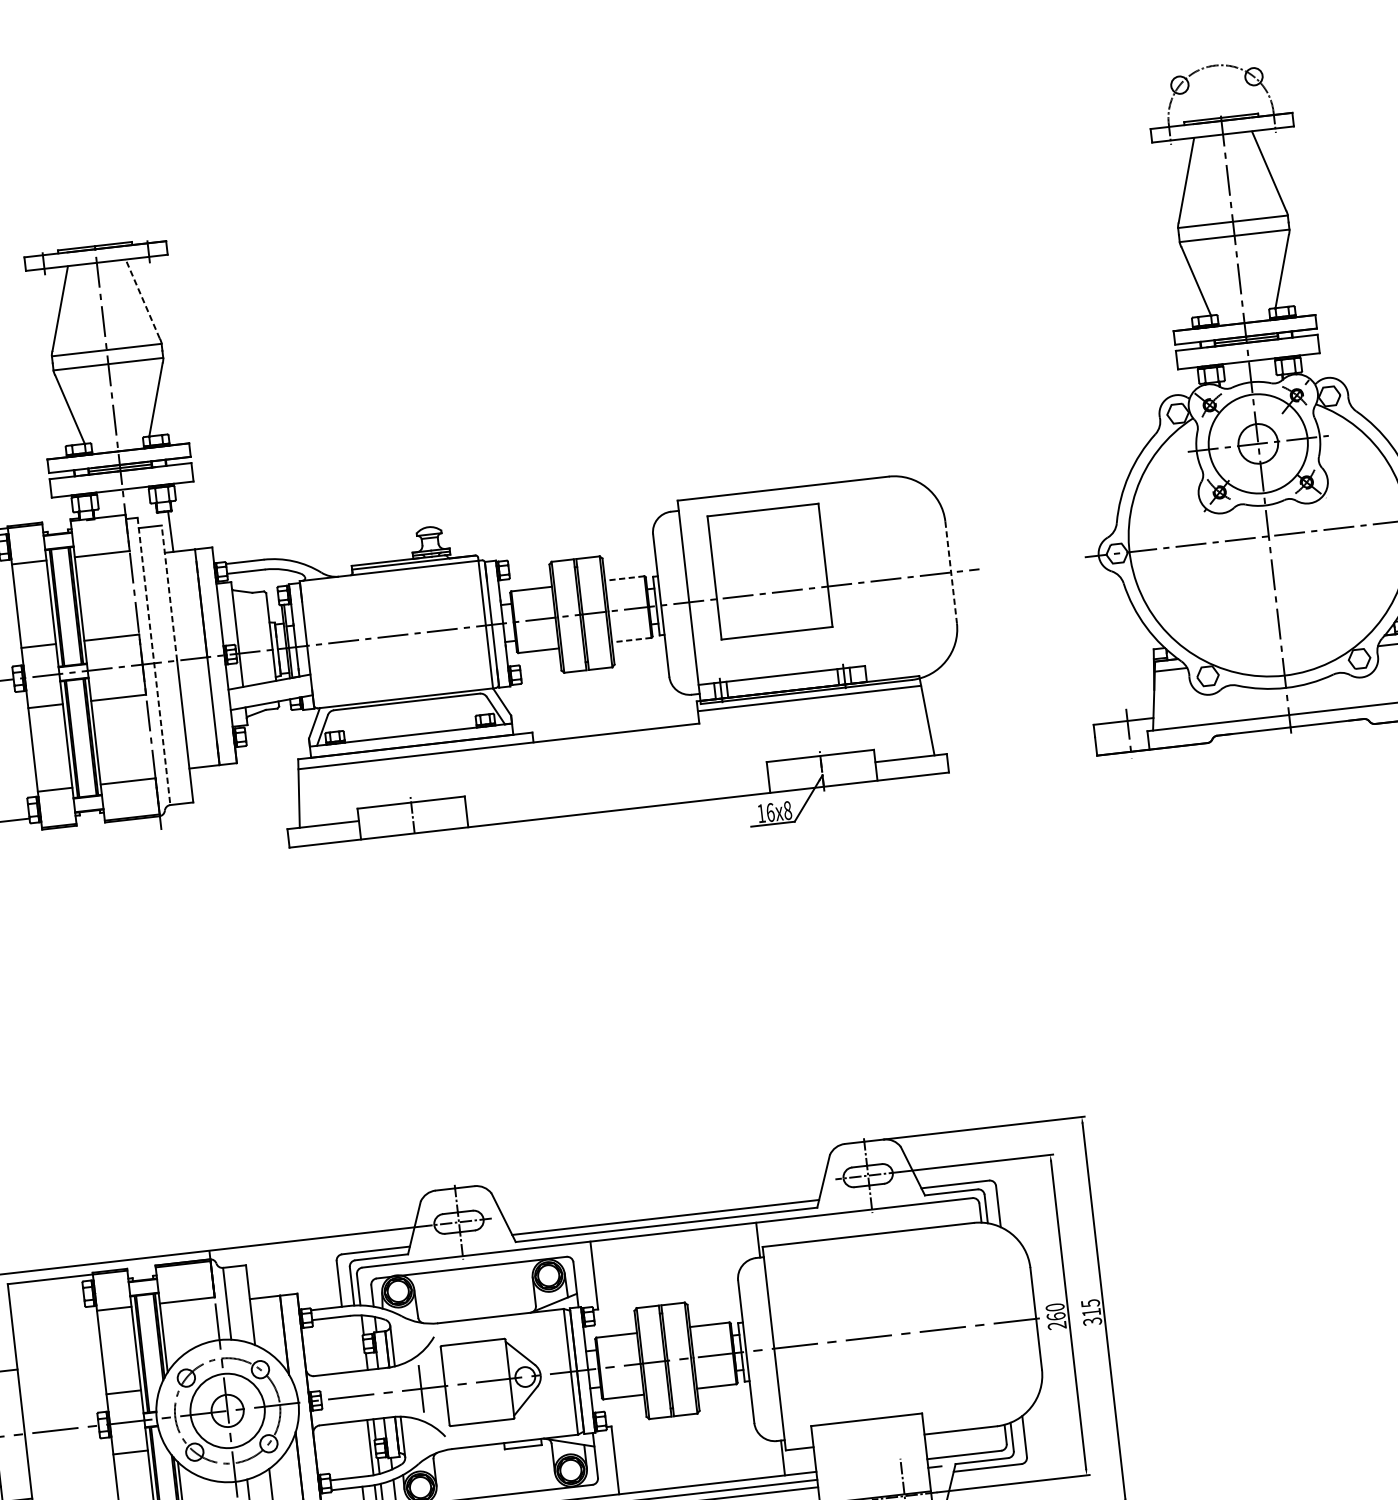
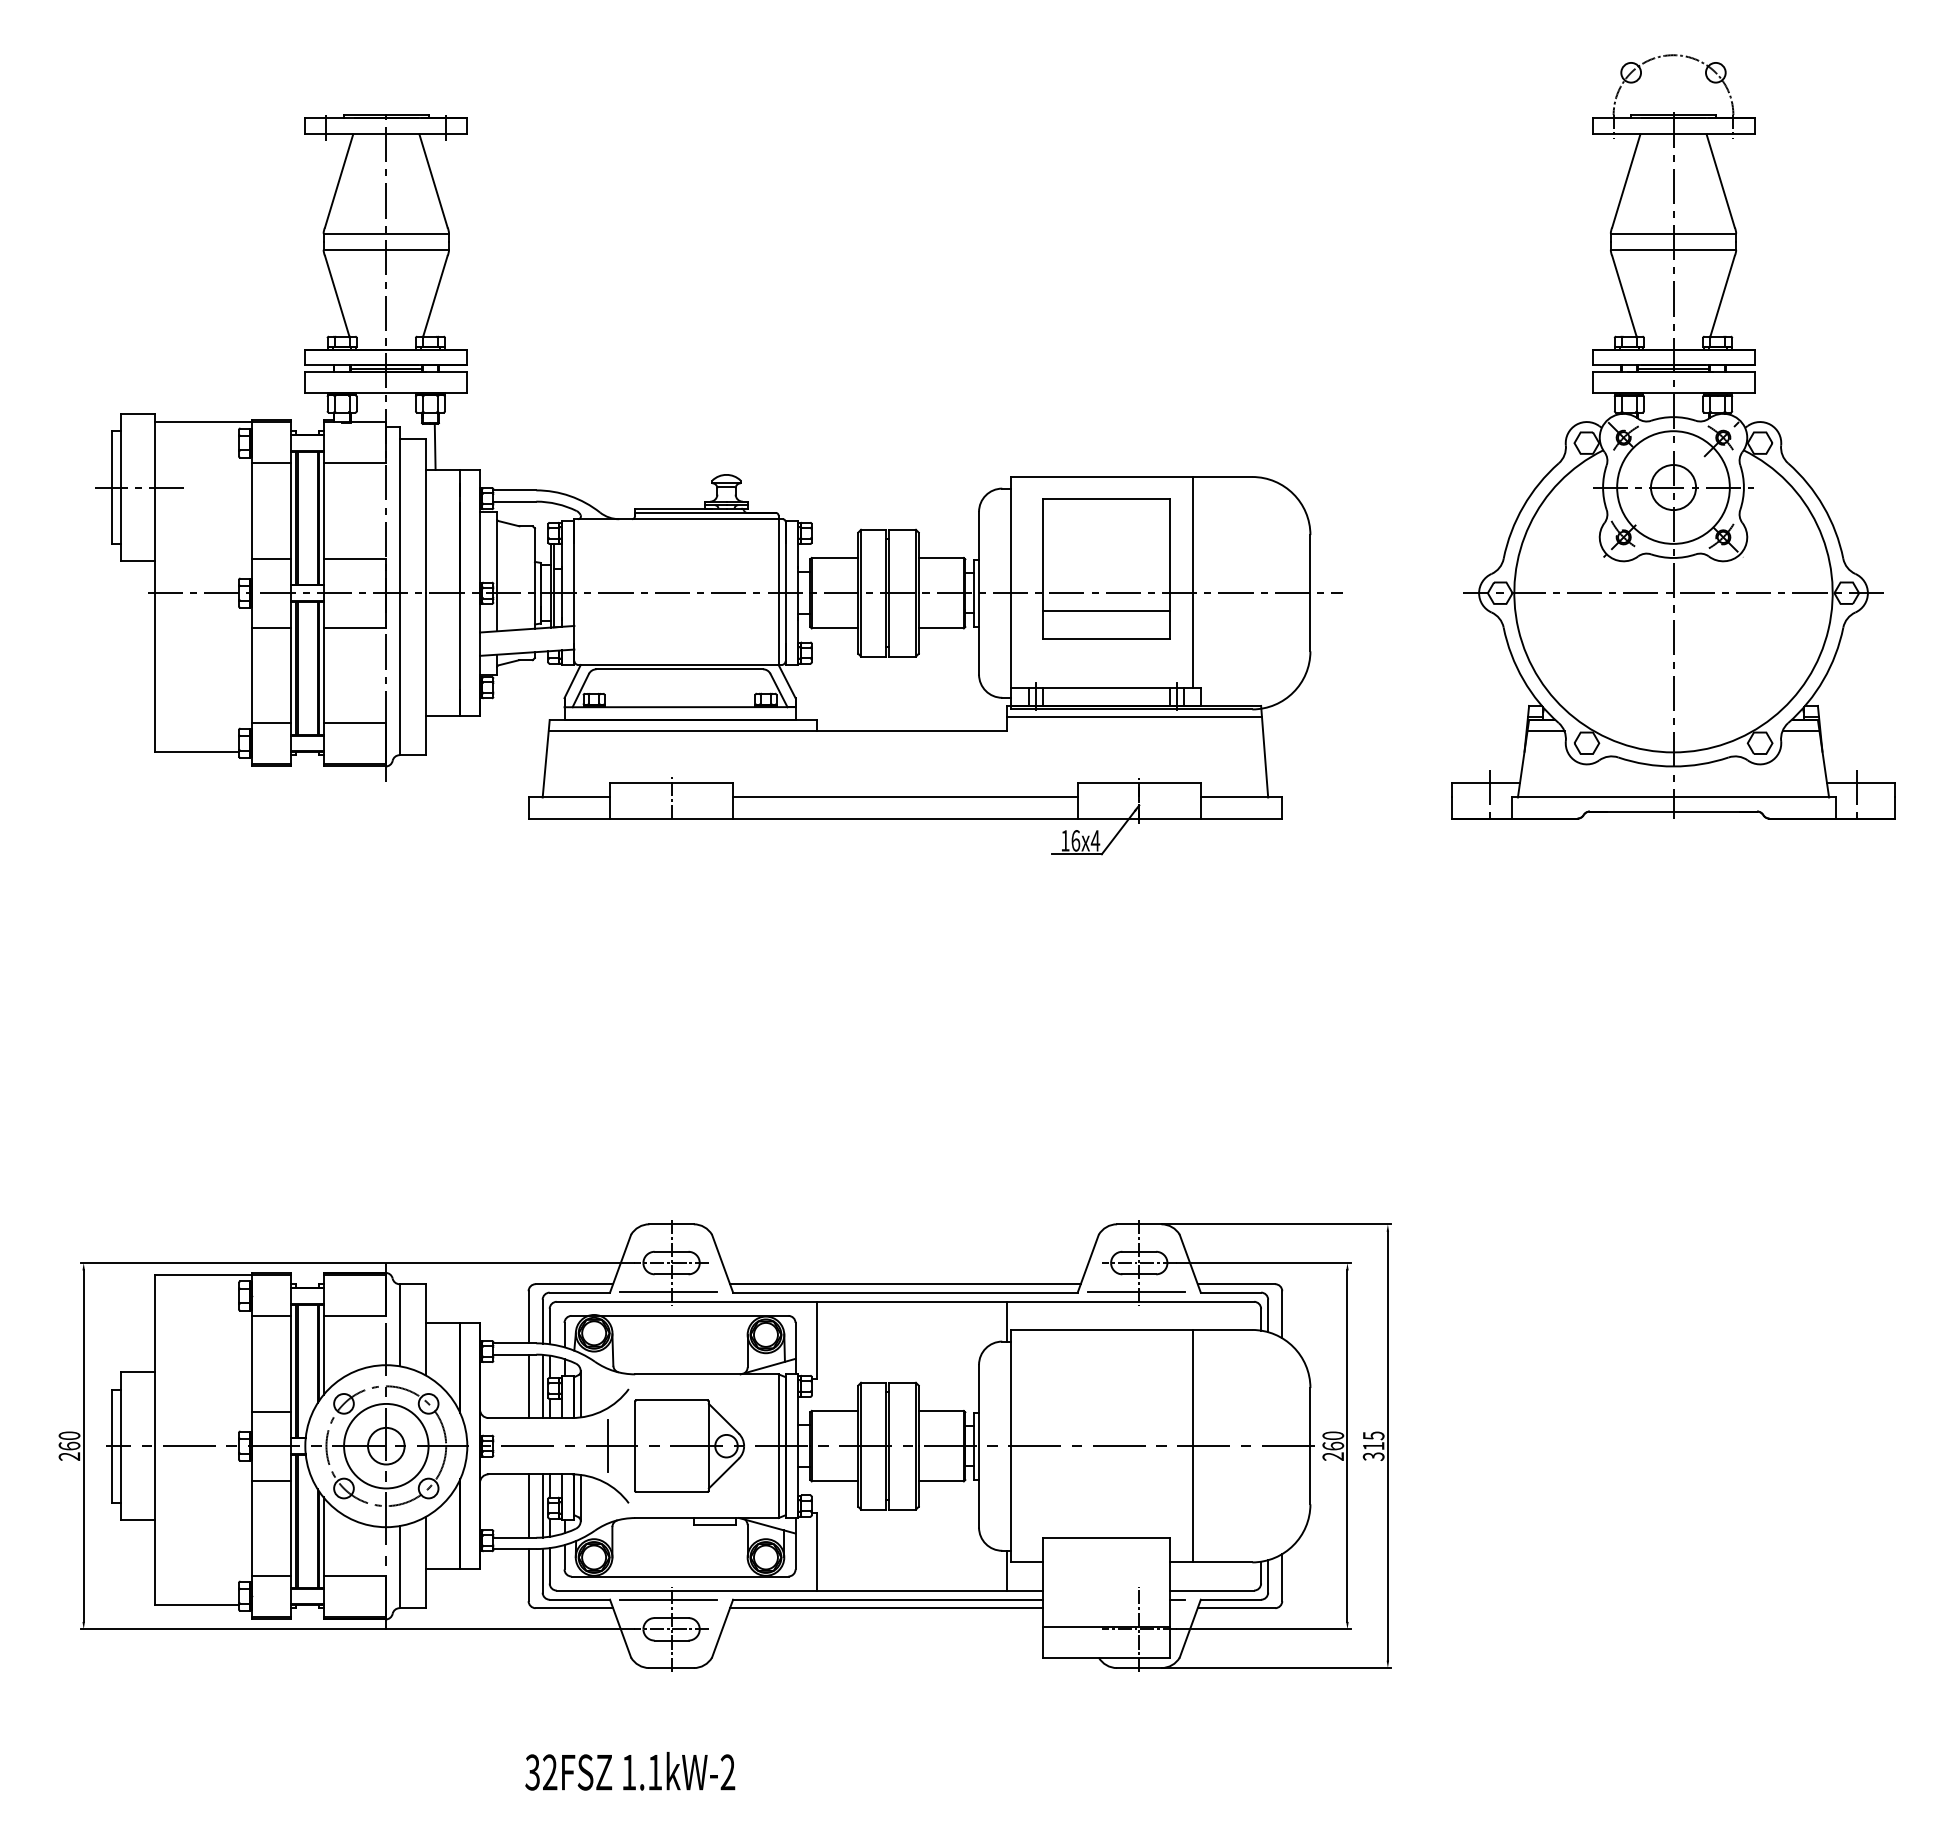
line: (142, 298) -> (433, 180), dashed -> solid
line: (951, 572) -> (1310, 593), dashed -> solid
line: (847, 574) -> (1193, 582), added
line: (624, 578) -> (941, 558), dashed -> solid
line: (169, 592) -> (425, 515), dashed -> solid
line: (773, 608) -> (1105, 611), added
line: (631, 640) -> (941, 628), dashed -> solid
line: (153, 661) -> (399, 591), dashed -> solid
line: (616, 791) -> (904, 797), added
text: (787, 810) -> (1095, 840), 16x8 -> 16x4
line: (867, 1200) -> (1135, 1291), added
line: (459, 1247) -> (668, 1291), added
line: (933, 1329) -> (1193, 1445), added
line: (358, 1343) -> (542, 1386), added
line: (346, 1344) -> (528, 1386), added
line: (357, 1448) -> (528, 1505), added

